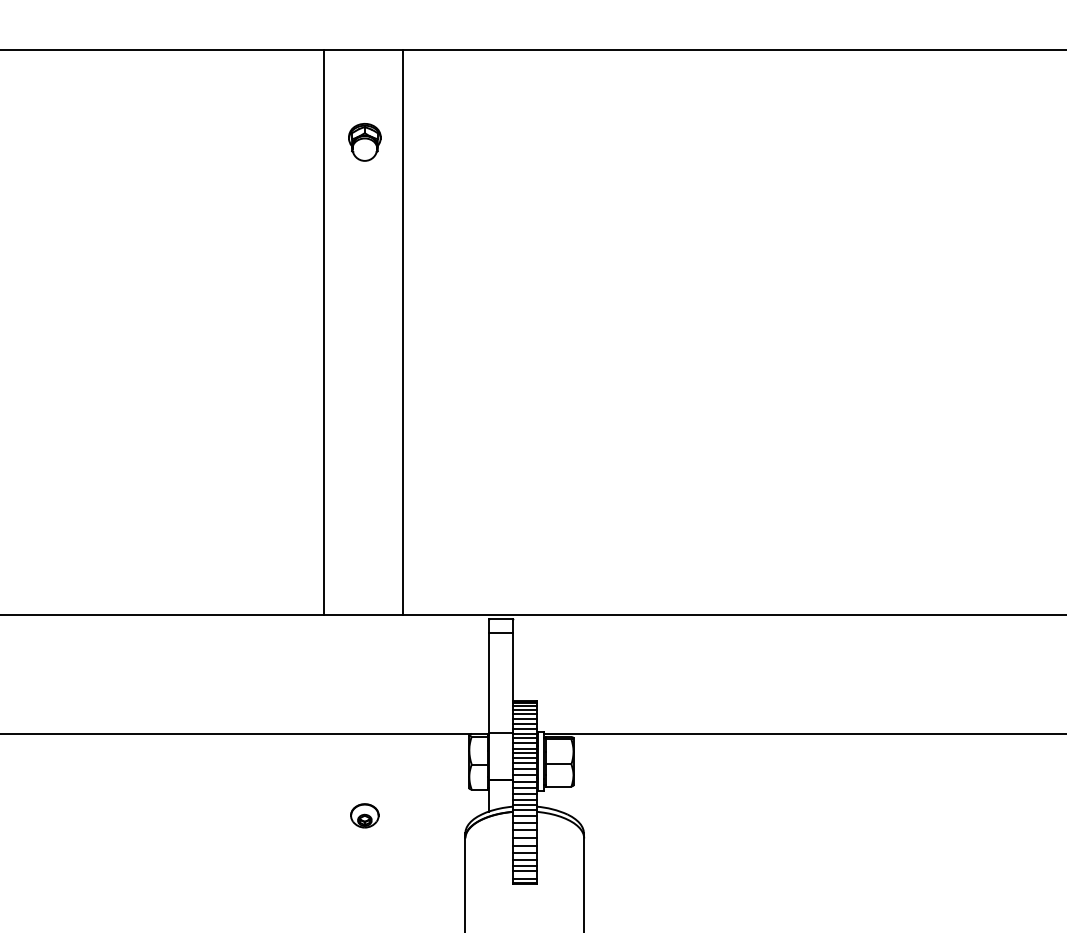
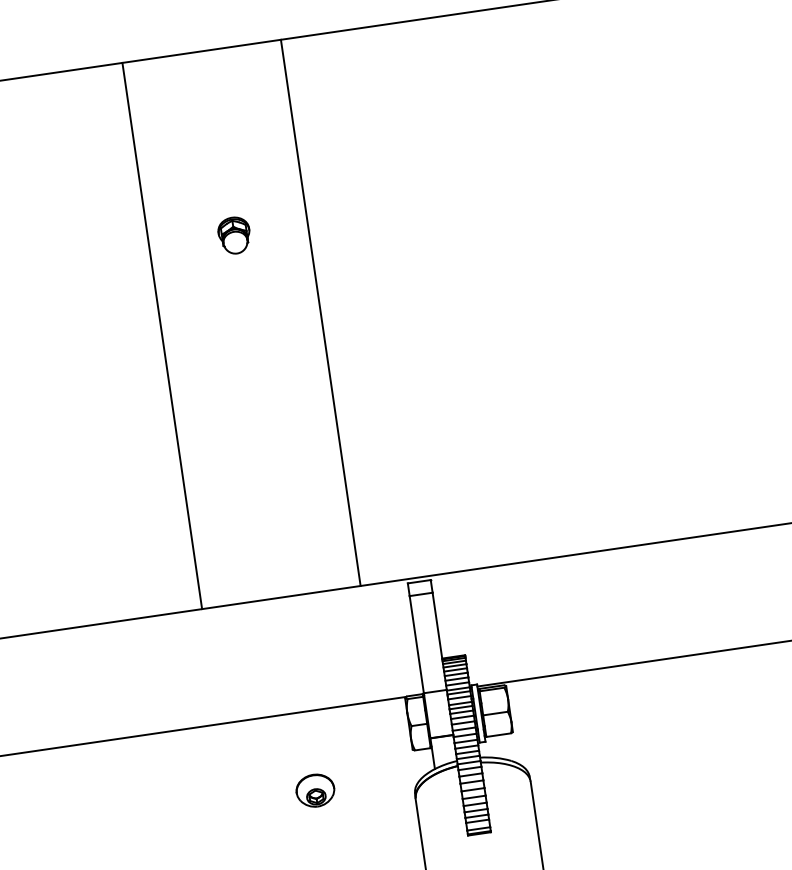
part: (364, 142) -> (234, 235), moved
line: (323, 332) -> (162, 336), moved
line: (402, 332) -> (320, 313), moved
part: (364, 815) -> (315, 790), size x1.4

